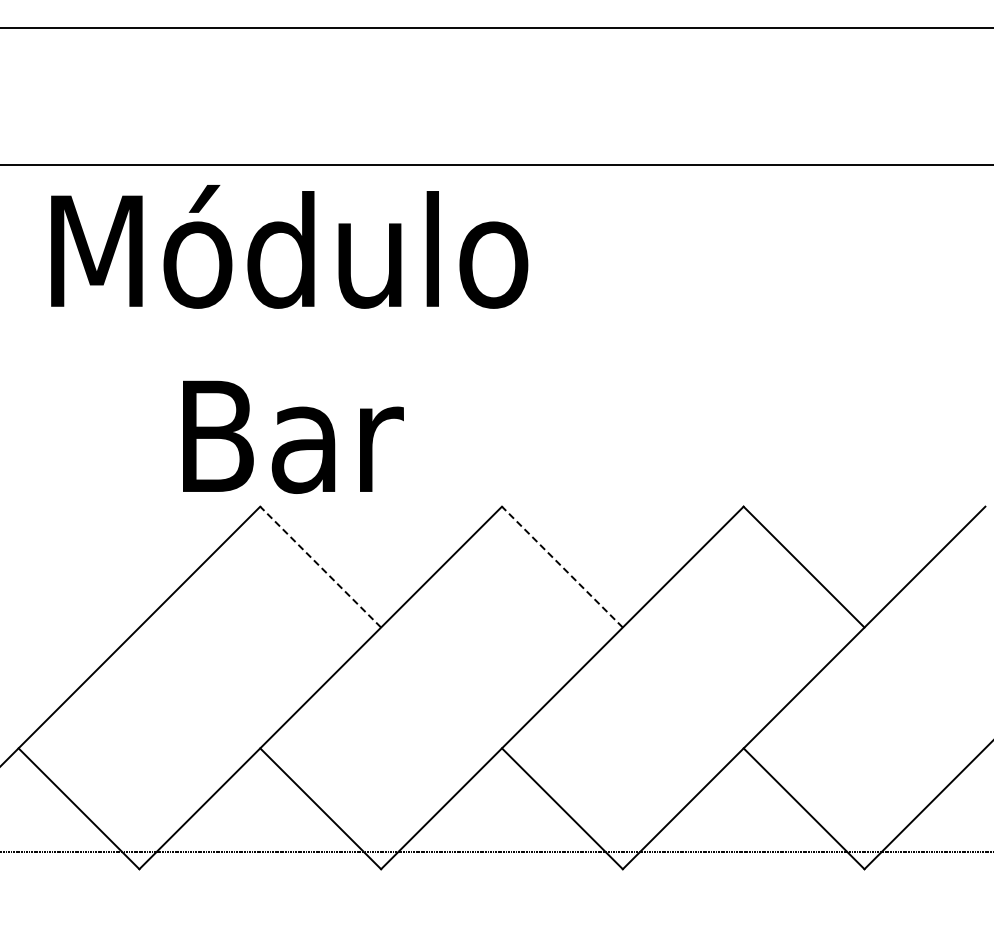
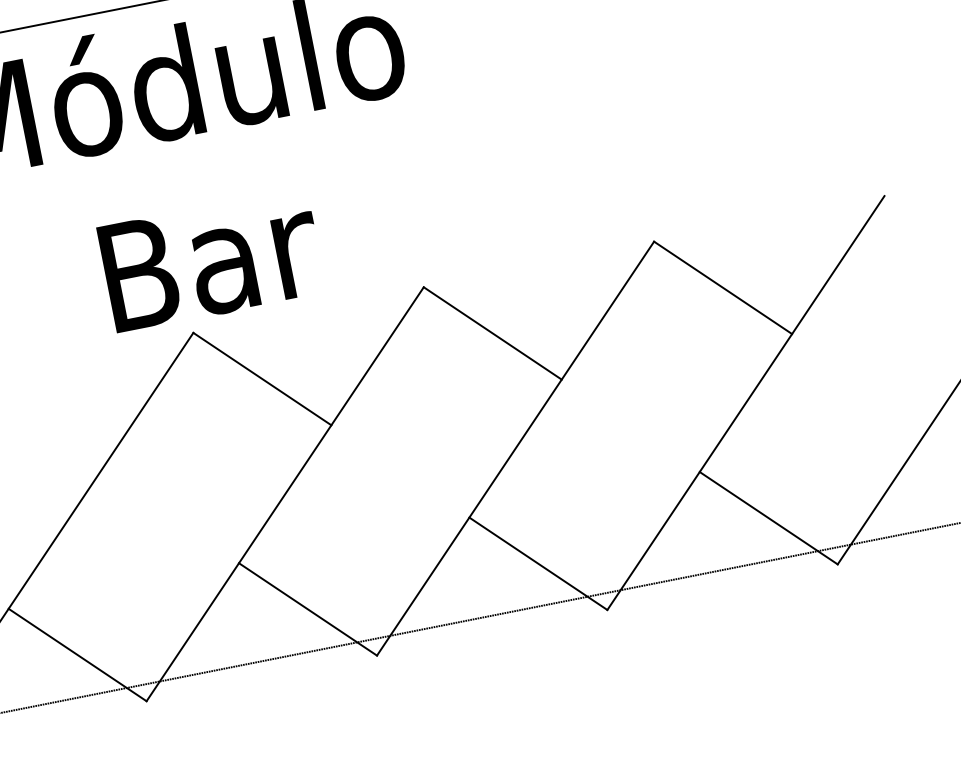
line: (320, 566) -> (262, 378), dashed -> solid
line: (562, 566) -> (492, 332), dashed -> solid

